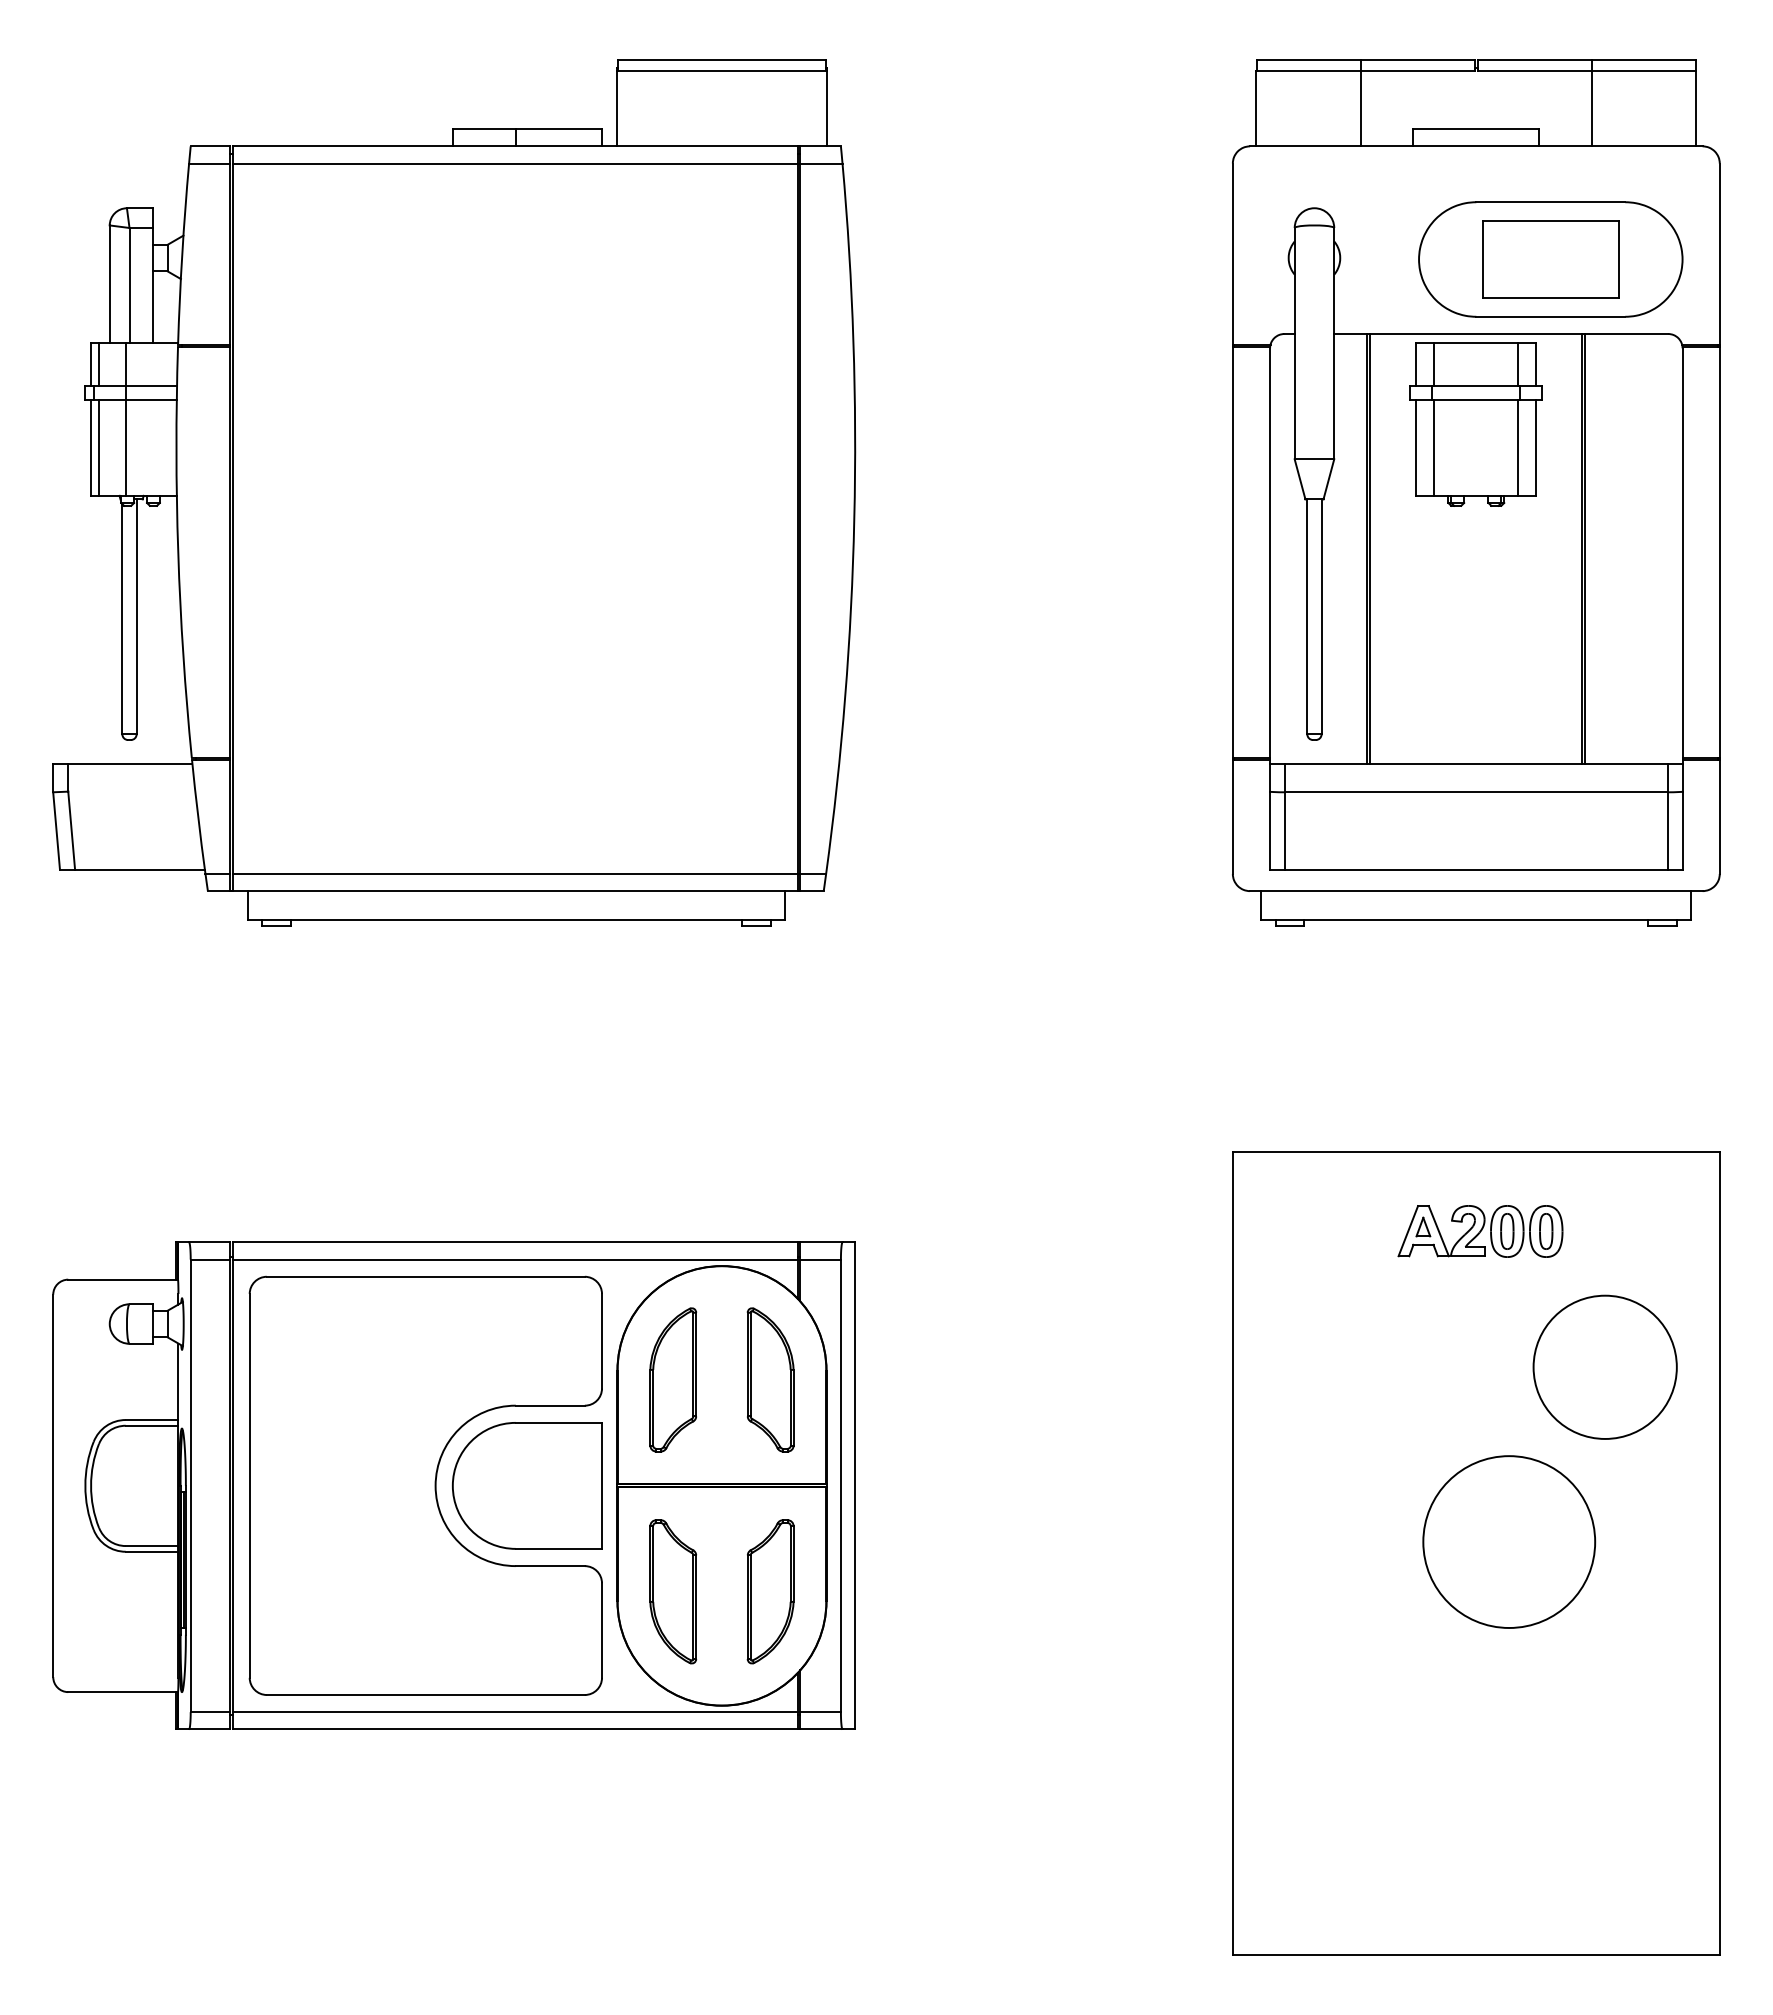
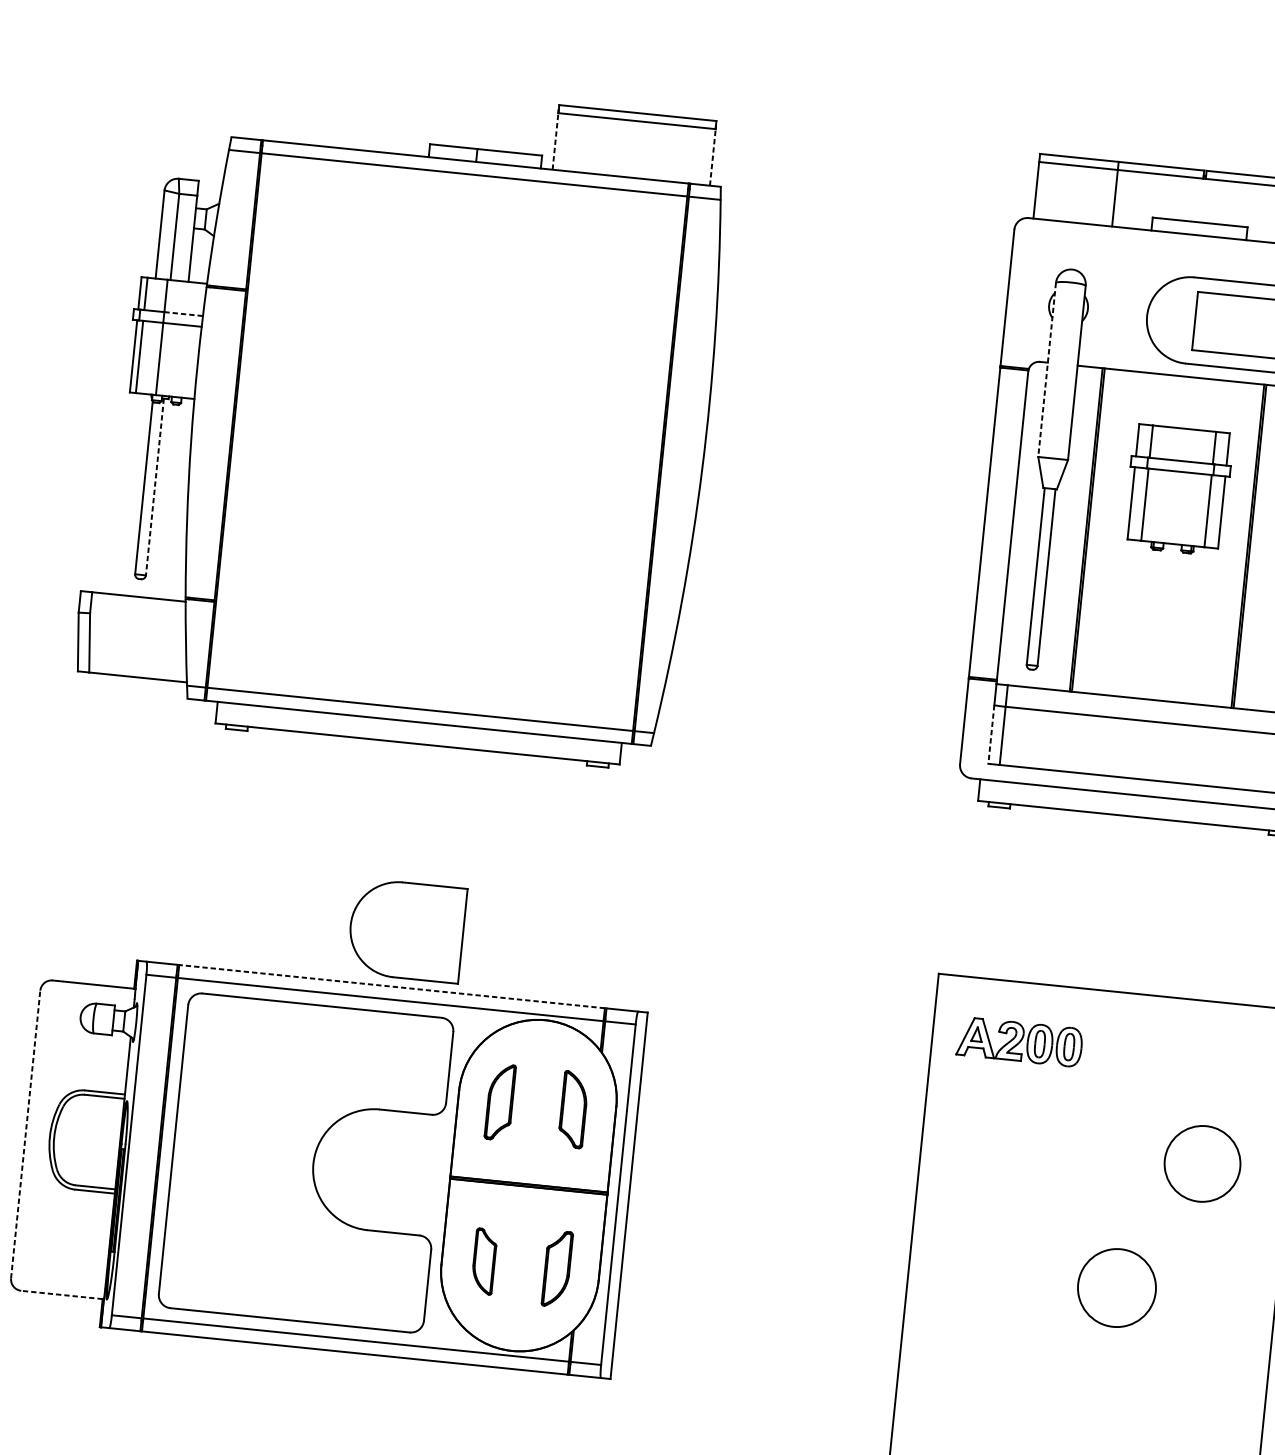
line: (617, 108) -> (555, 141), solid -> dashed
line: (826, 108) -> (712, 157), solid -> dashed
line: (1294, 343) -> (1047, 369), solid -> dashed
line: (151, 385) -> (183, 314), solid -> dashed
part: (1475, 424) -> (1177, 490), moved
line: (136, 617) -> (154, 487), solid -> dashed
line: (1270, 830) -> (991, 734), solid -> dashed
part: (1480, 1231) -> (1019, 1042), moved
line: (515, 1242) -> (392, 986), solid -> dashed
circle: (1604, 1366) -> (1202, 1163), size x0.7
part: (672, 1379) -> (499, 1101), size x0.7
part: (770, 1379) -> (573, 1109), size x0.7
line: (53, 1485) -> (25, 1134), solid -> dashed
part: (526, 1485) -> (406, 930), moved
circle: (1509, 1541) -> (1117, 1287), size x0.6
part: (673, 1591) -> (484, 1261), size x0.6
part: (770, 1591) -> (557, 1268), size x0.7
line: (121, 1692) -> (61, 1295), solid -> dashed

